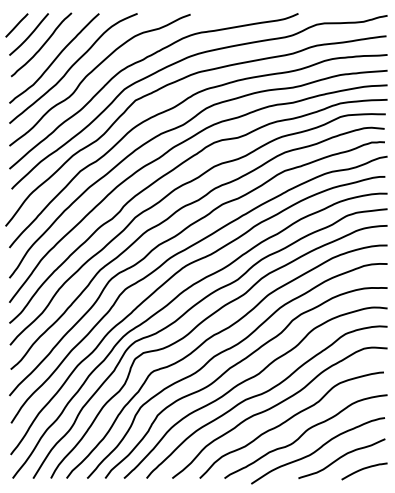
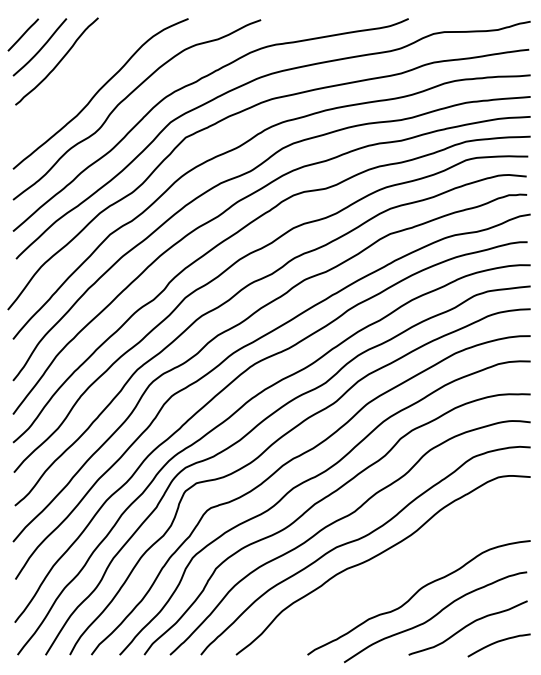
curve: (55, 58) -> (75, 80), removed
curve: (288, 420) -> (395, 575), removed

